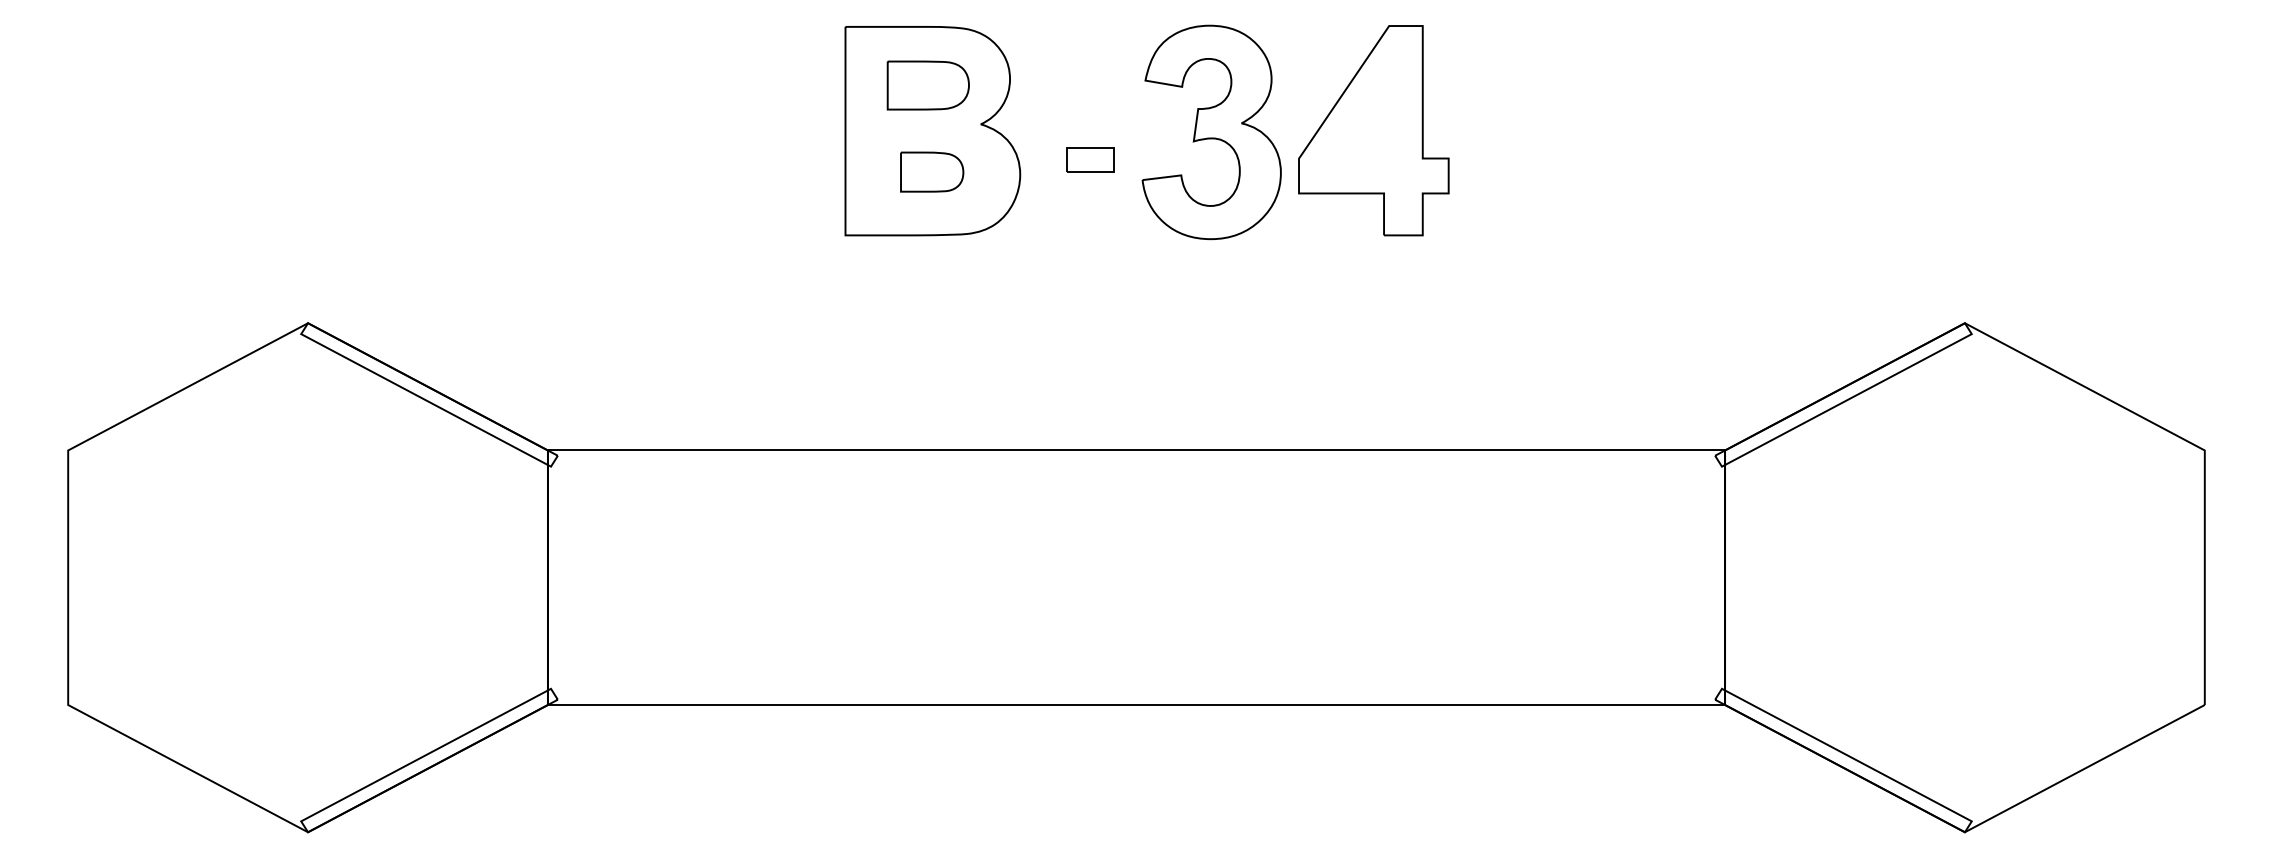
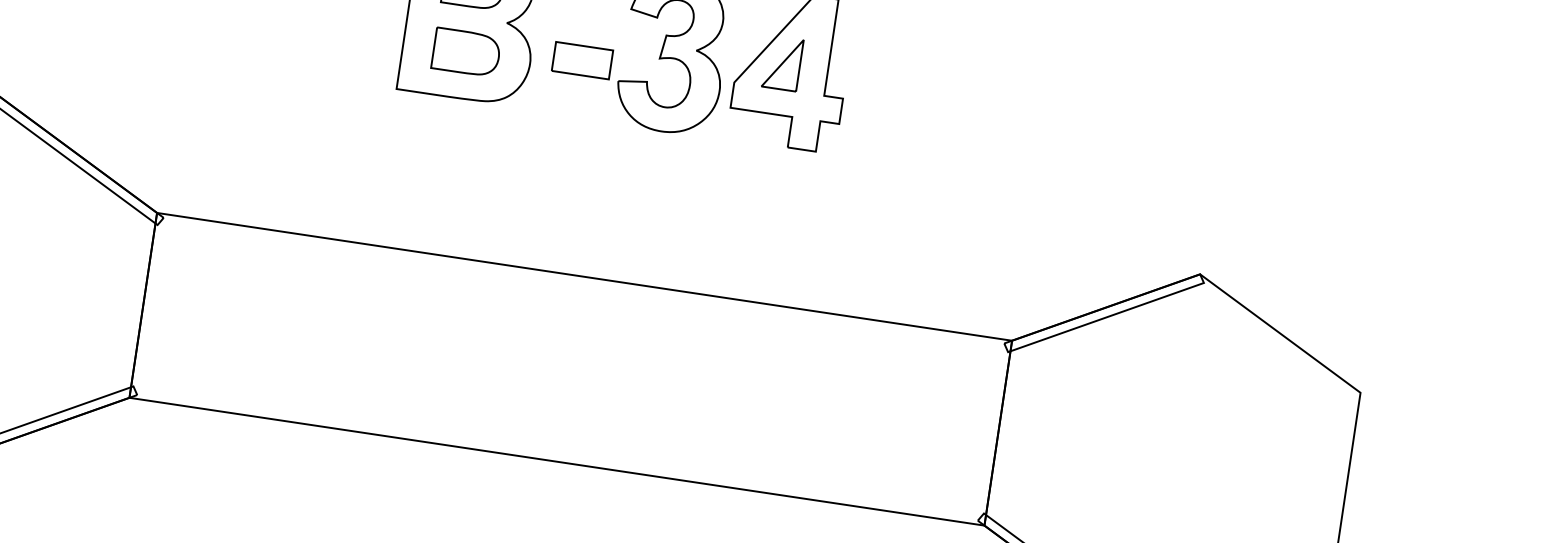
part: (1359, 123) -> (782, 63), added
part: (1089, 159) -> (582, 60), size x1.67
part: (931, 171) -> (465, 51), size x1.43

